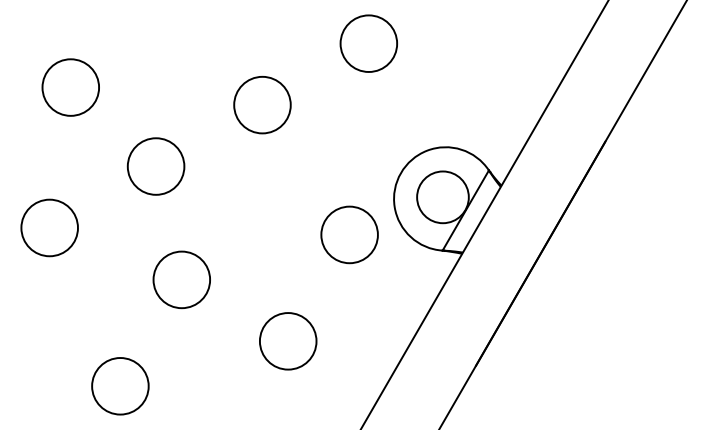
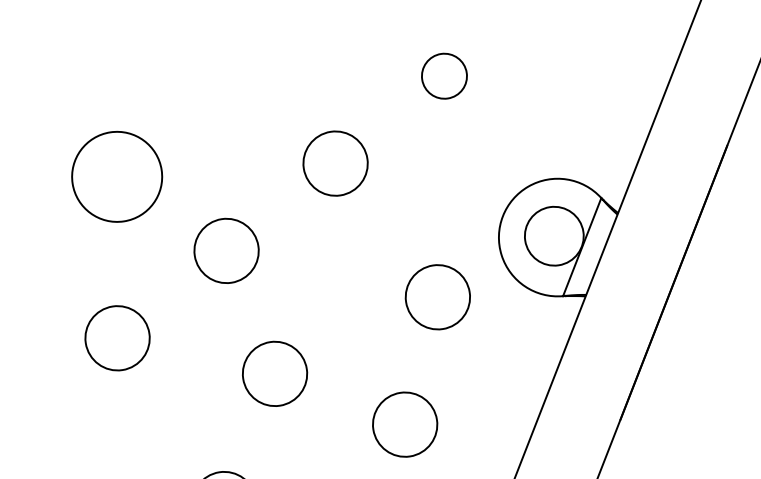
circle: (368, 43) -> (444, 76), size x0.7
circle: (70, 87) -> (116, 176), size x1.4
circle: (349, 234) -> (437, 296), moved

